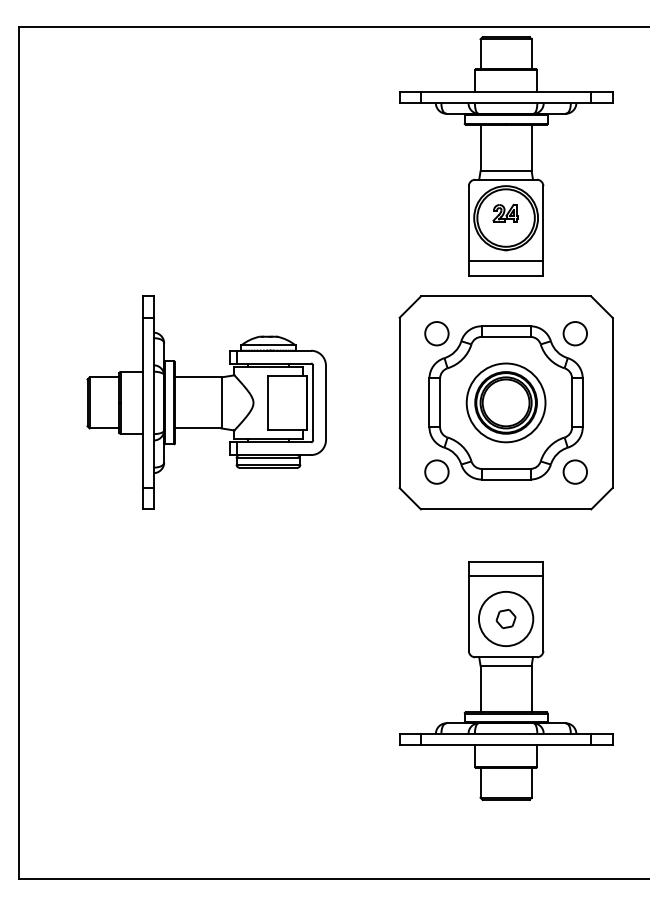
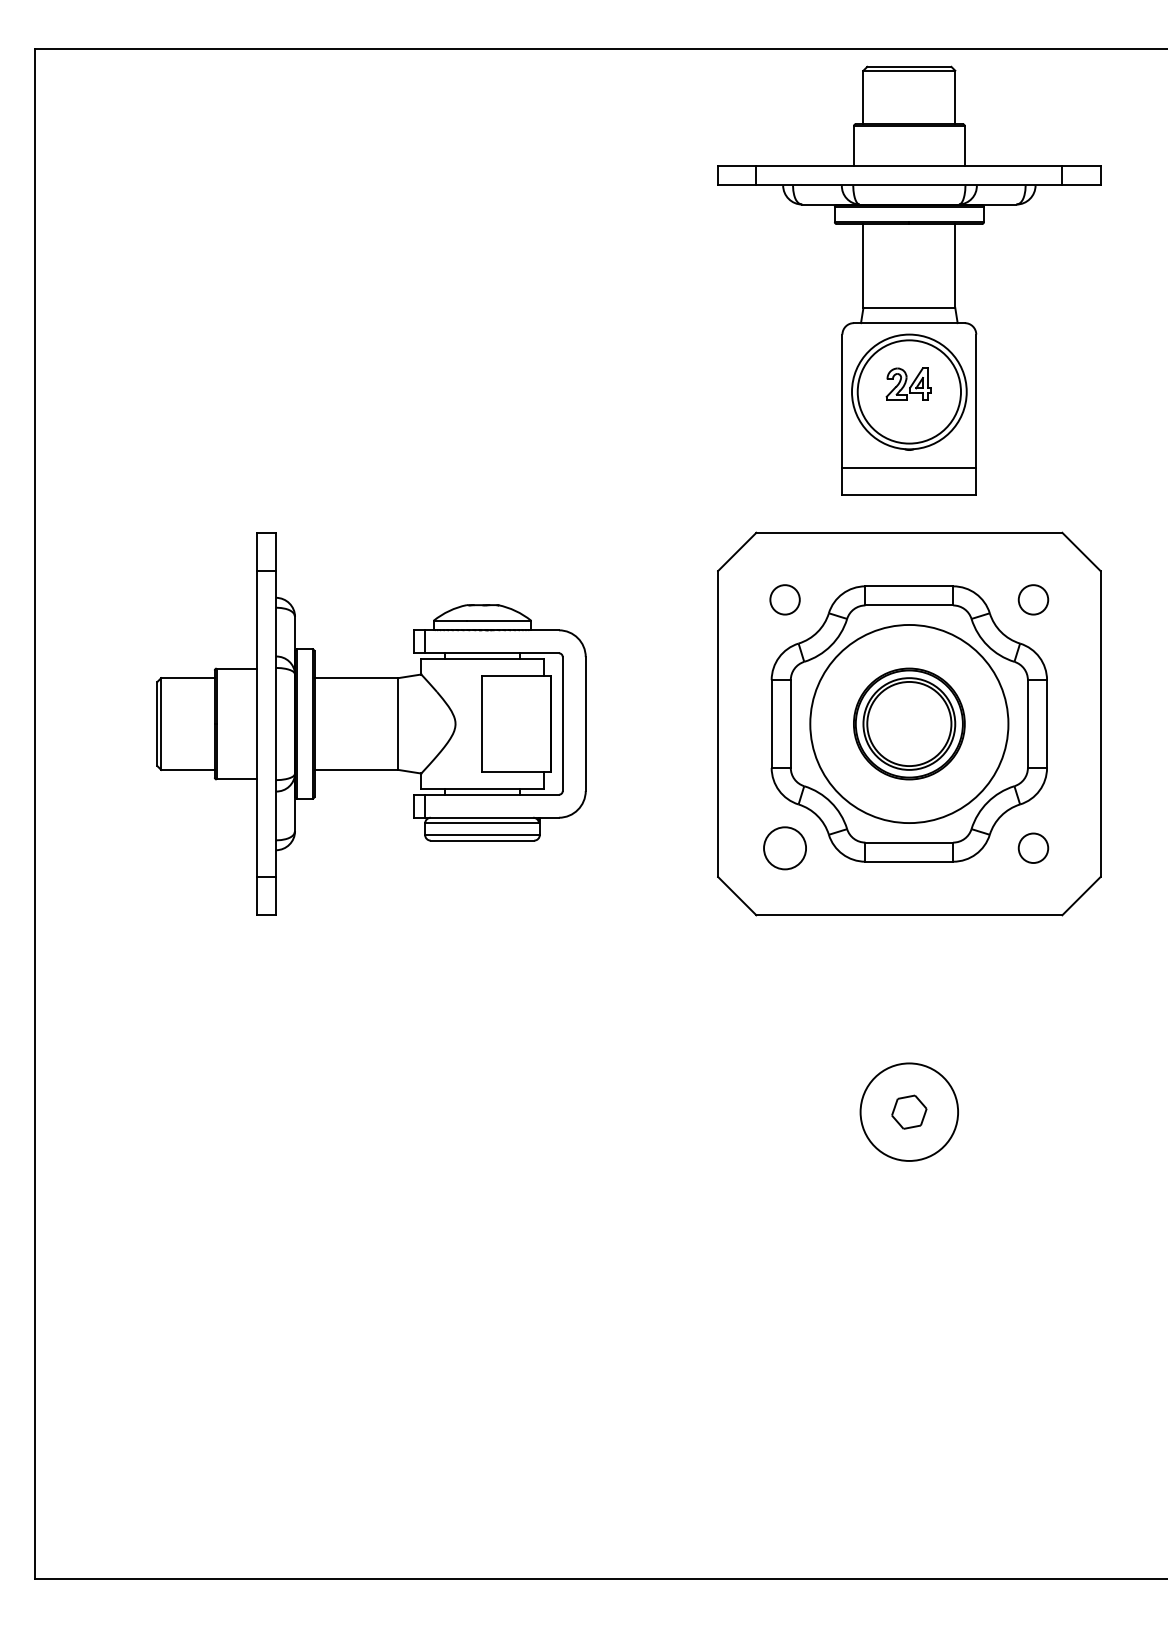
circle: (436, 333) -> (784, 599), size x0.7
circle: (574, 333) -> (1032, 599), size x0.7
circle: (505, 402) -> (908, 723), size x1.4
circle: (574, 471) -> (1032, 847), size x0.7
part: (506, 680) -> (910, 1222), removed

